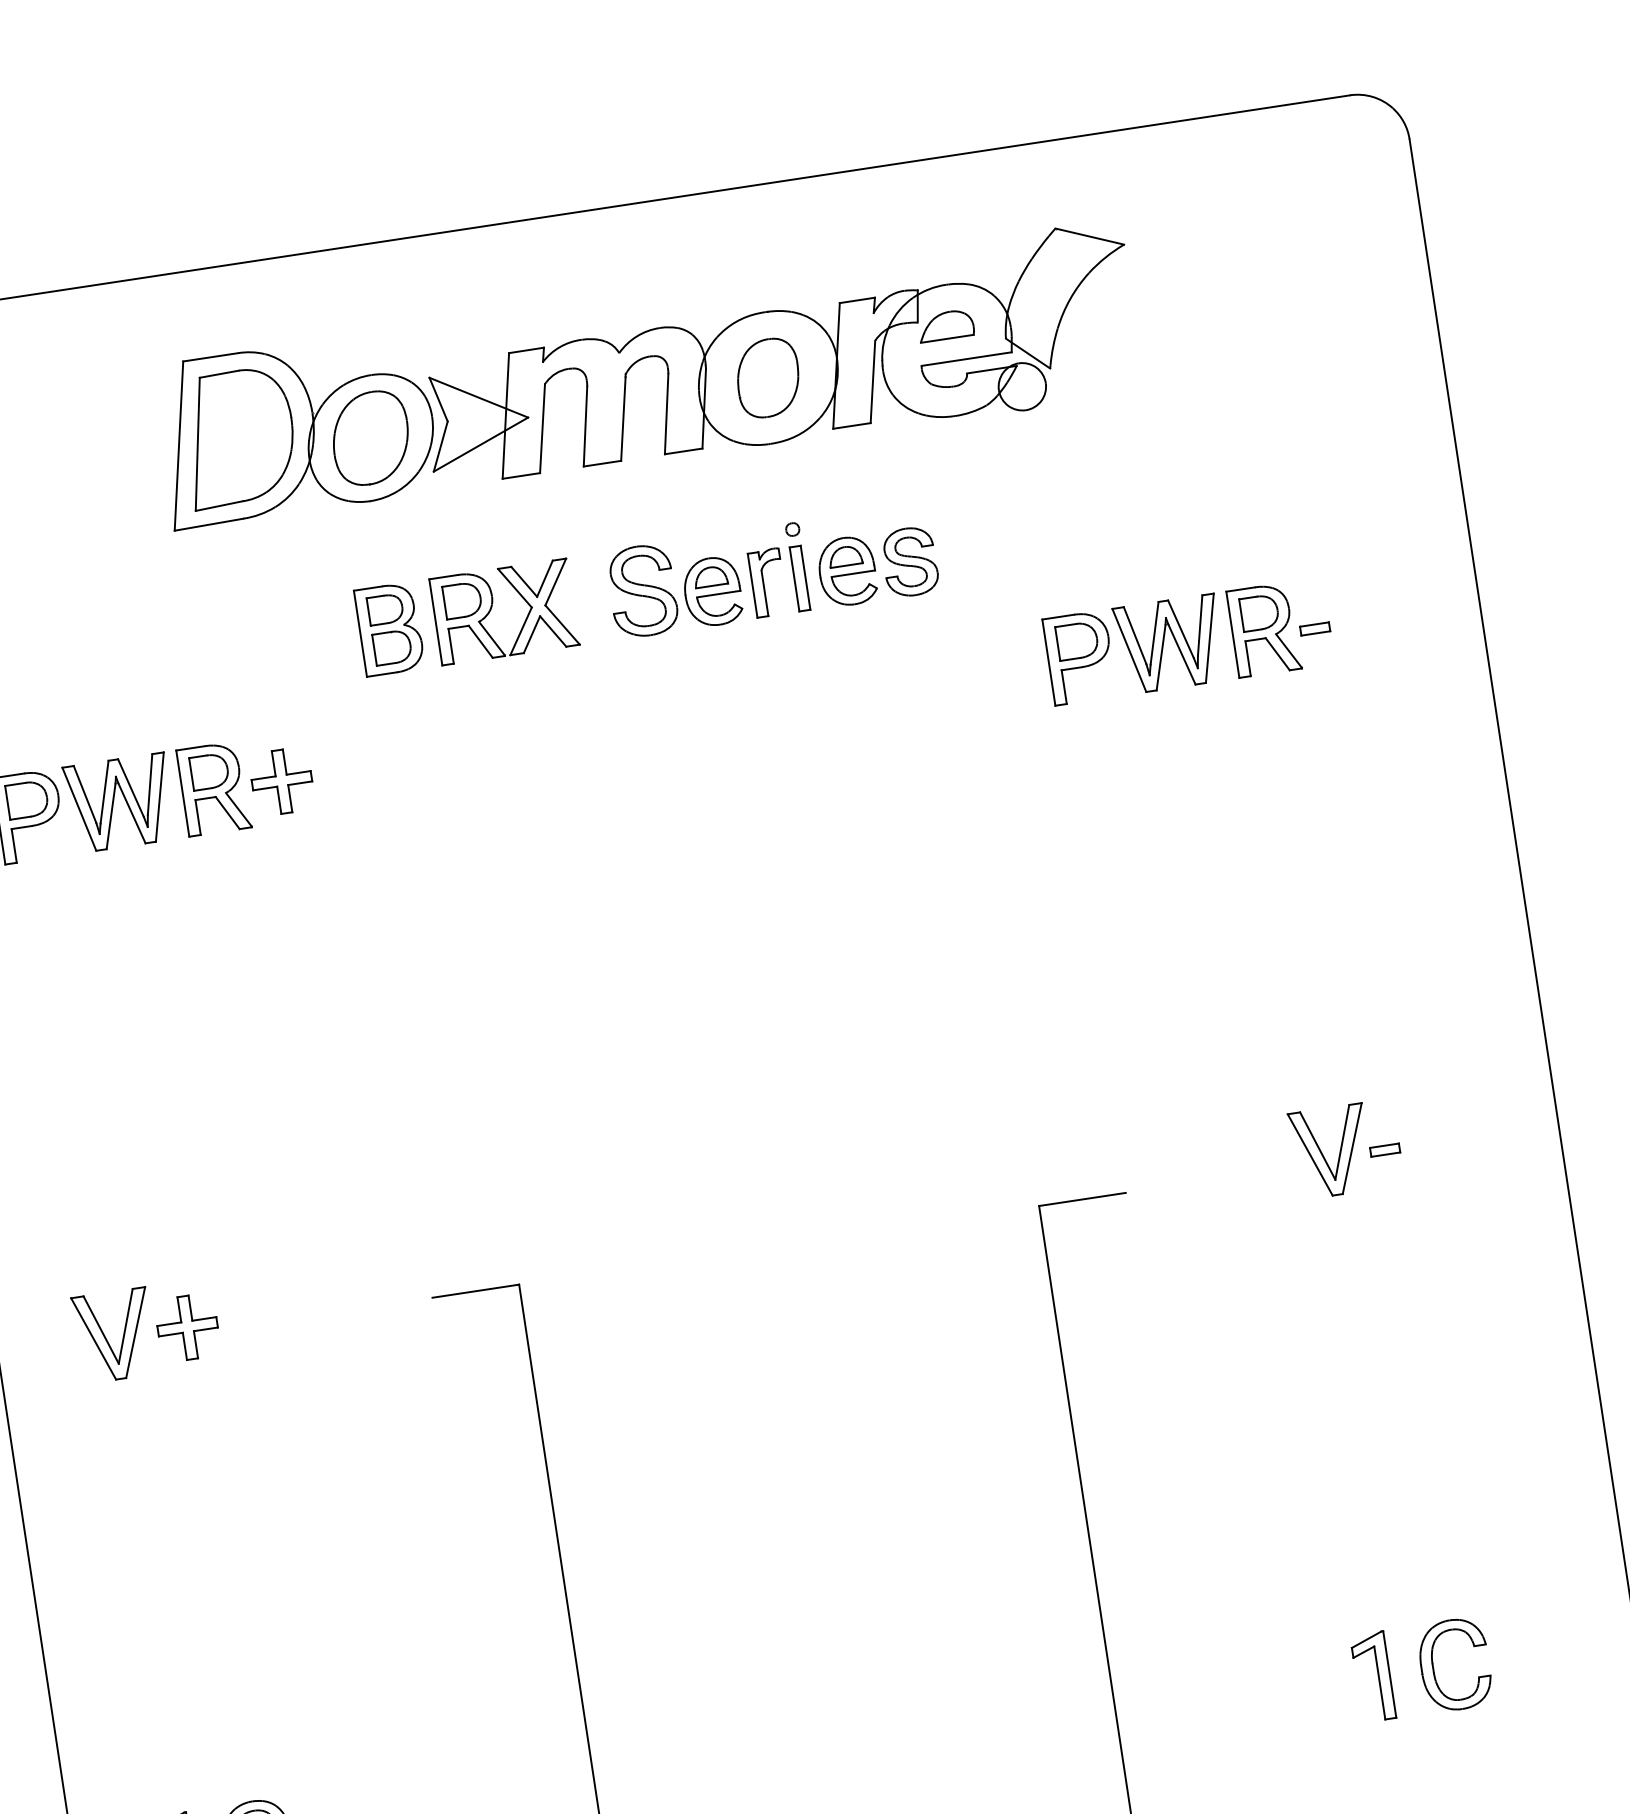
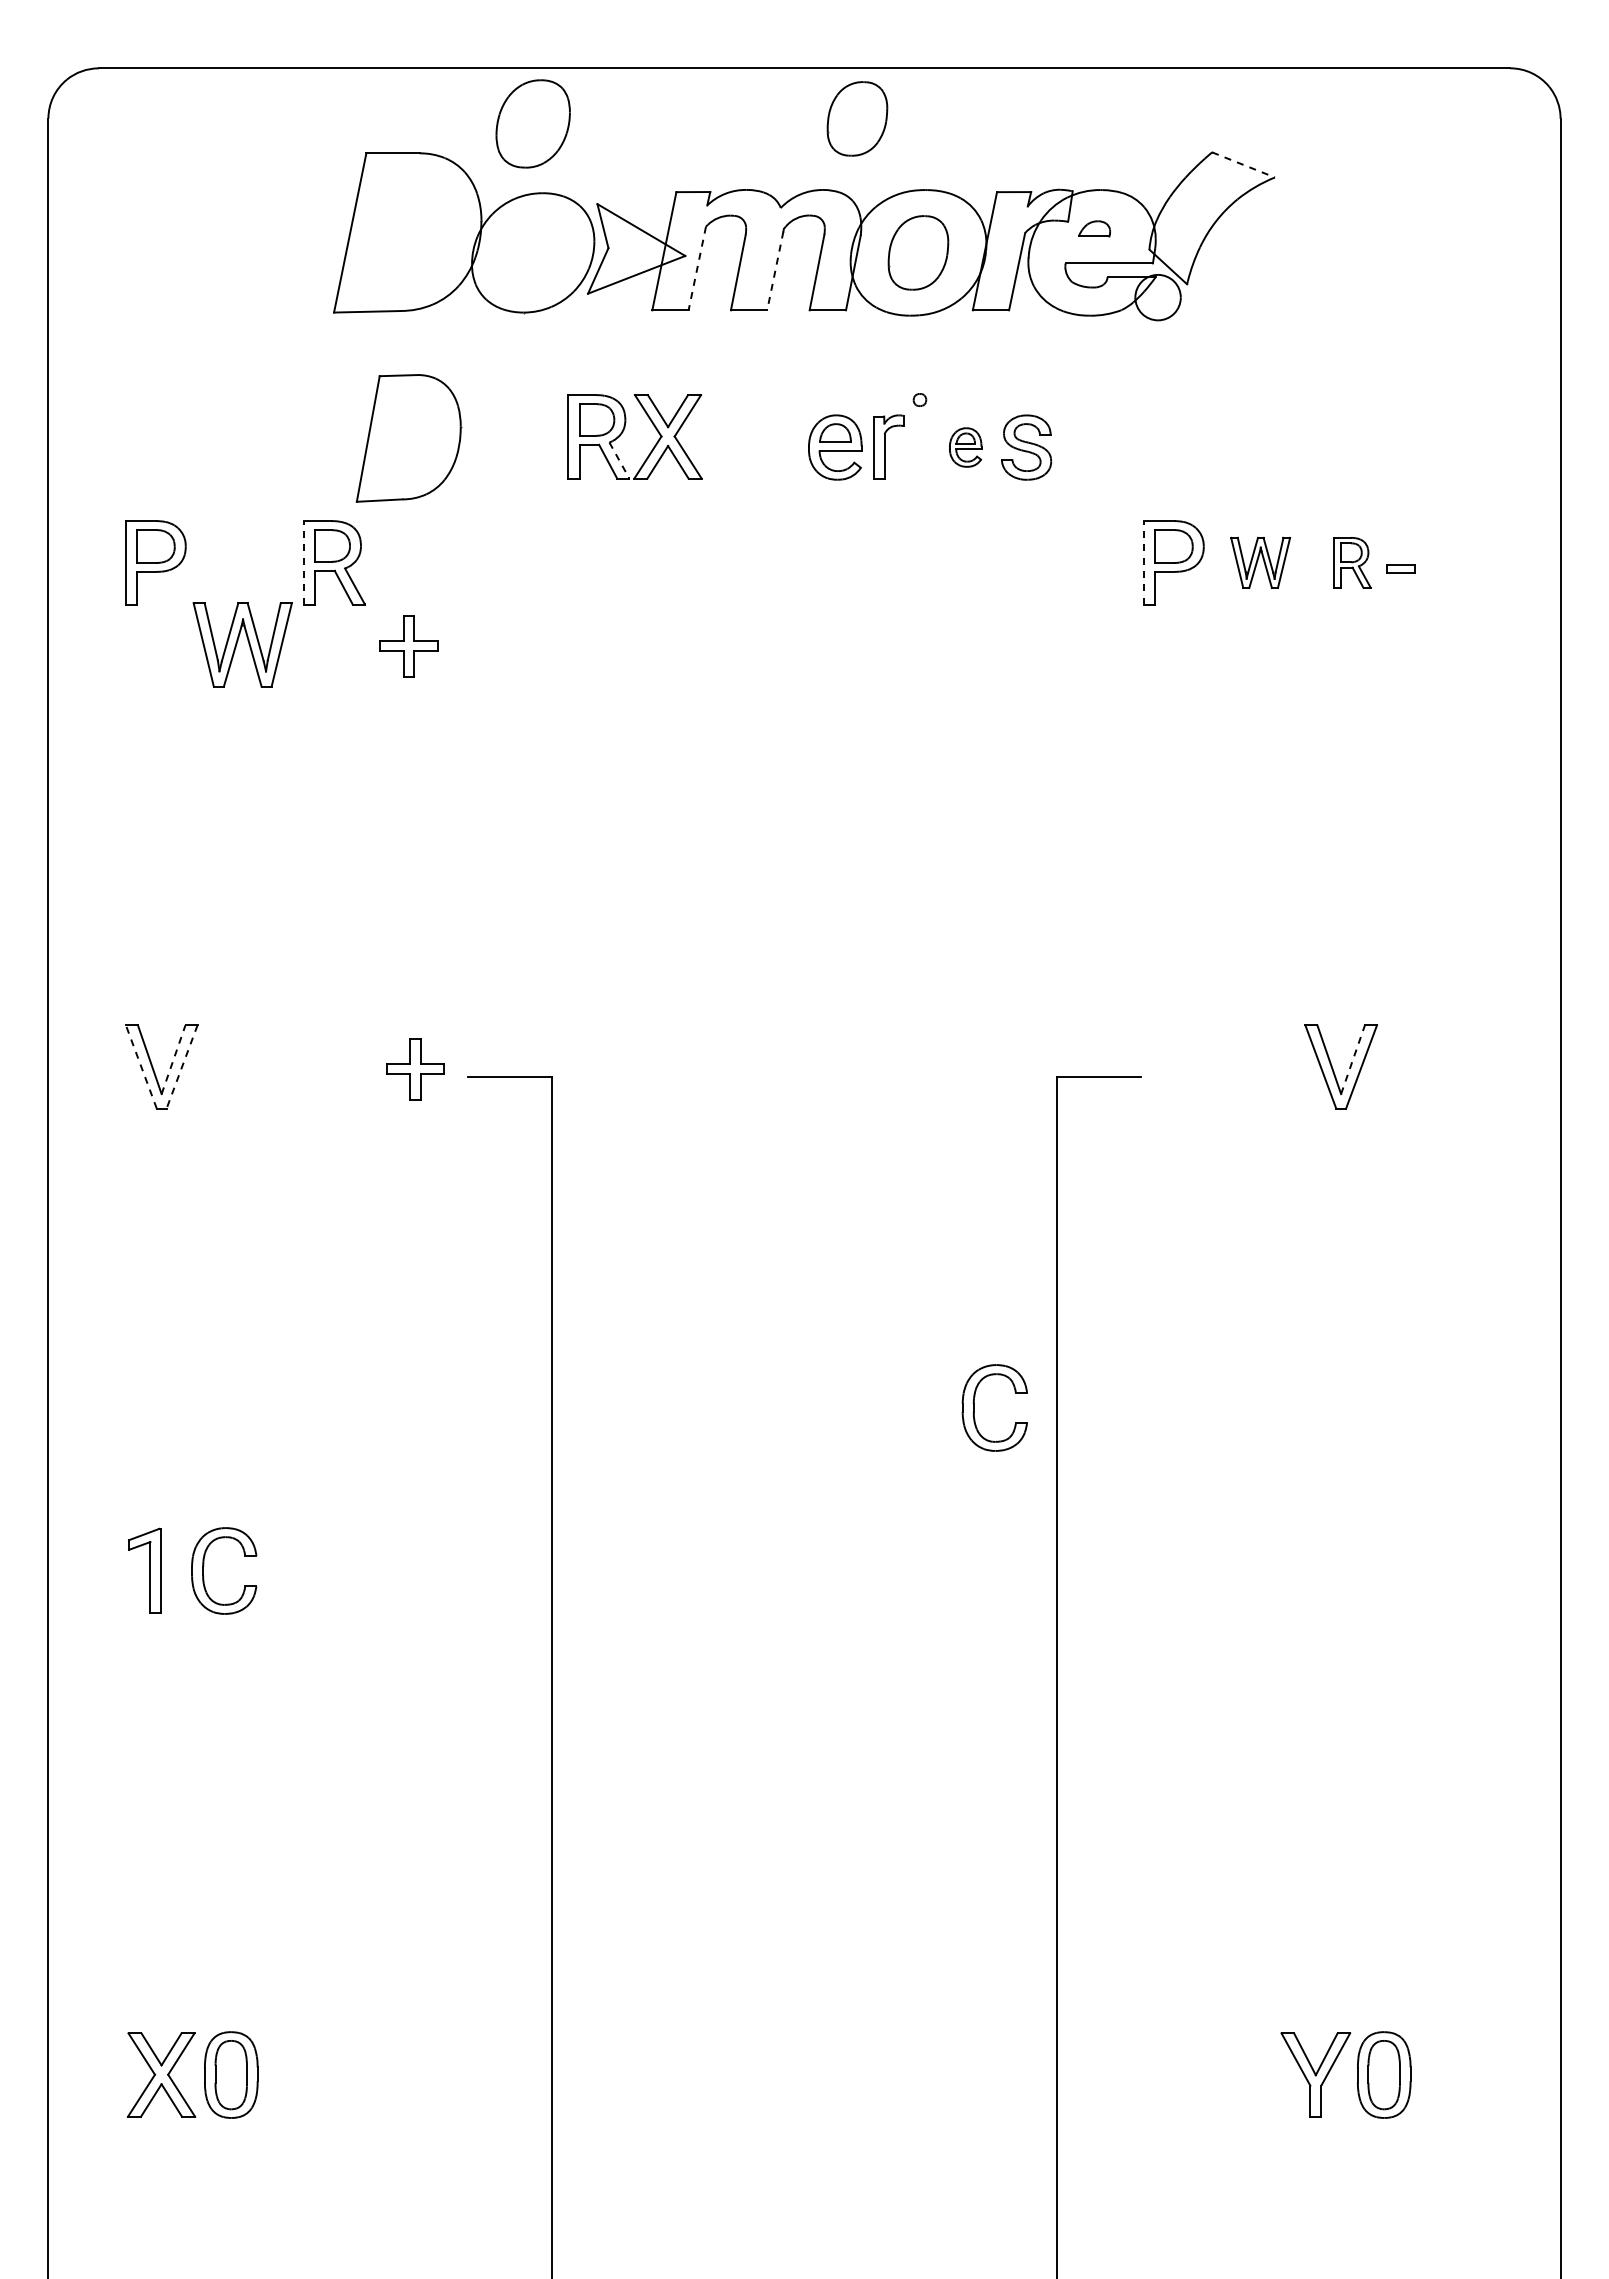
line: (1089, 236) -> (1243, 164), solid -> dashed
part: (684, 248) -> (857, 118), added
part: (945, 325) -> (1094, 228), size x0.6
line: (623, 419) -> (775, 271), solid -> dashed
line: (542, 428) -> (697, 268), solid -> dashed
part: (239, 437) -> (408, 438), moved
part: (370, 437) -> (532, 123), moved
part: (847, 571) -> (965, 447), size x0.6
part: (799, 578) -> (919, 447), removed
part: (642, 590) -> (768, 436), removed
part: (389, 629) -> (523, 436), removed
part: (1264, 629) -> (1352, 562), size x0.6
line: (492, 638) -> (619, 460), solid -> dashed
part: (1169, 644) -> (1260, 562), size x0.6
line: (1048, 662) -> (1143, 562), solid -> dashed
part: (281, 781) -> (408, 646), moved
line: (183, 793) -> (304, 562), solid -> dashed
part: (119, 802) -> (242, 644), moved
line: (1342, 1142) -> (1353, 1059), solid -> dashed
part: (1385, 1150) -> (1392, 1073), removed
line: (125, 1326) -> (173, 1059), solid -> dashed
part: (188, 1327) -> (415, 1069), moved
line: (136, 1332) -> (182, 1066), solid -> dashed
line: (93, 1338) -> (141, 1066), solid -> dashed
part: (1433, 1667) -> (974, 1407), moved
part: (1372, 1676) -> (1305, 1570), removed

